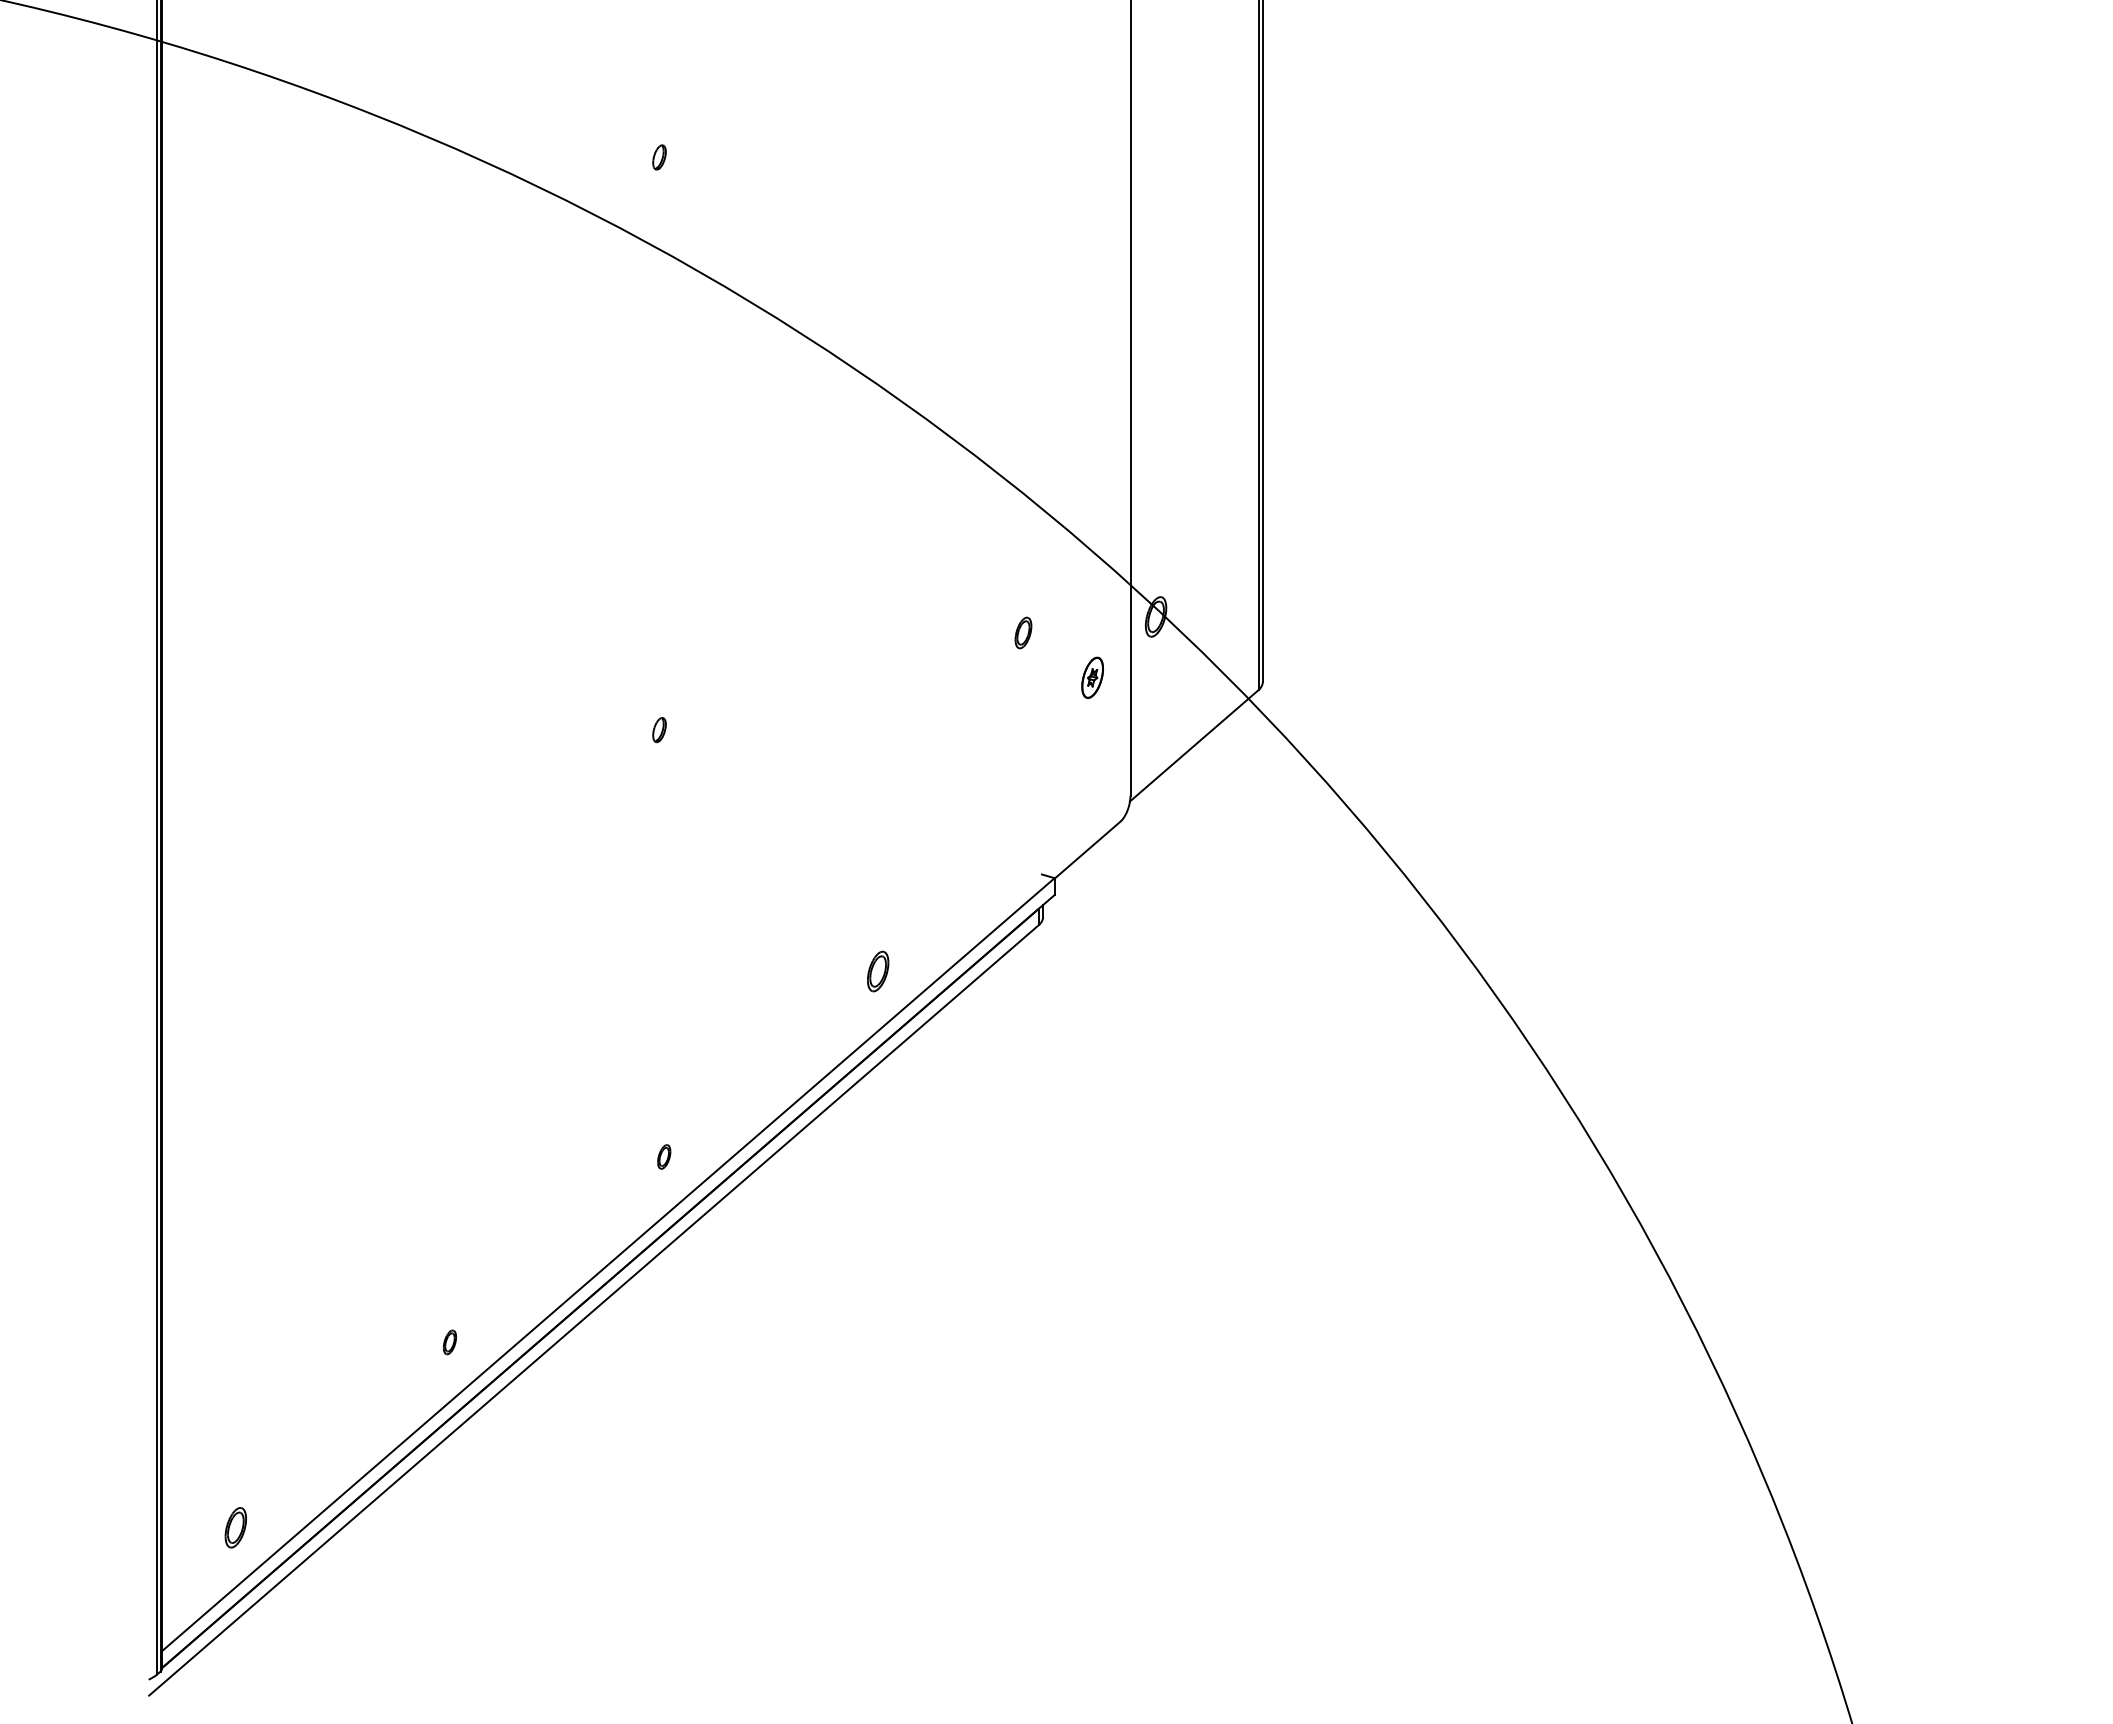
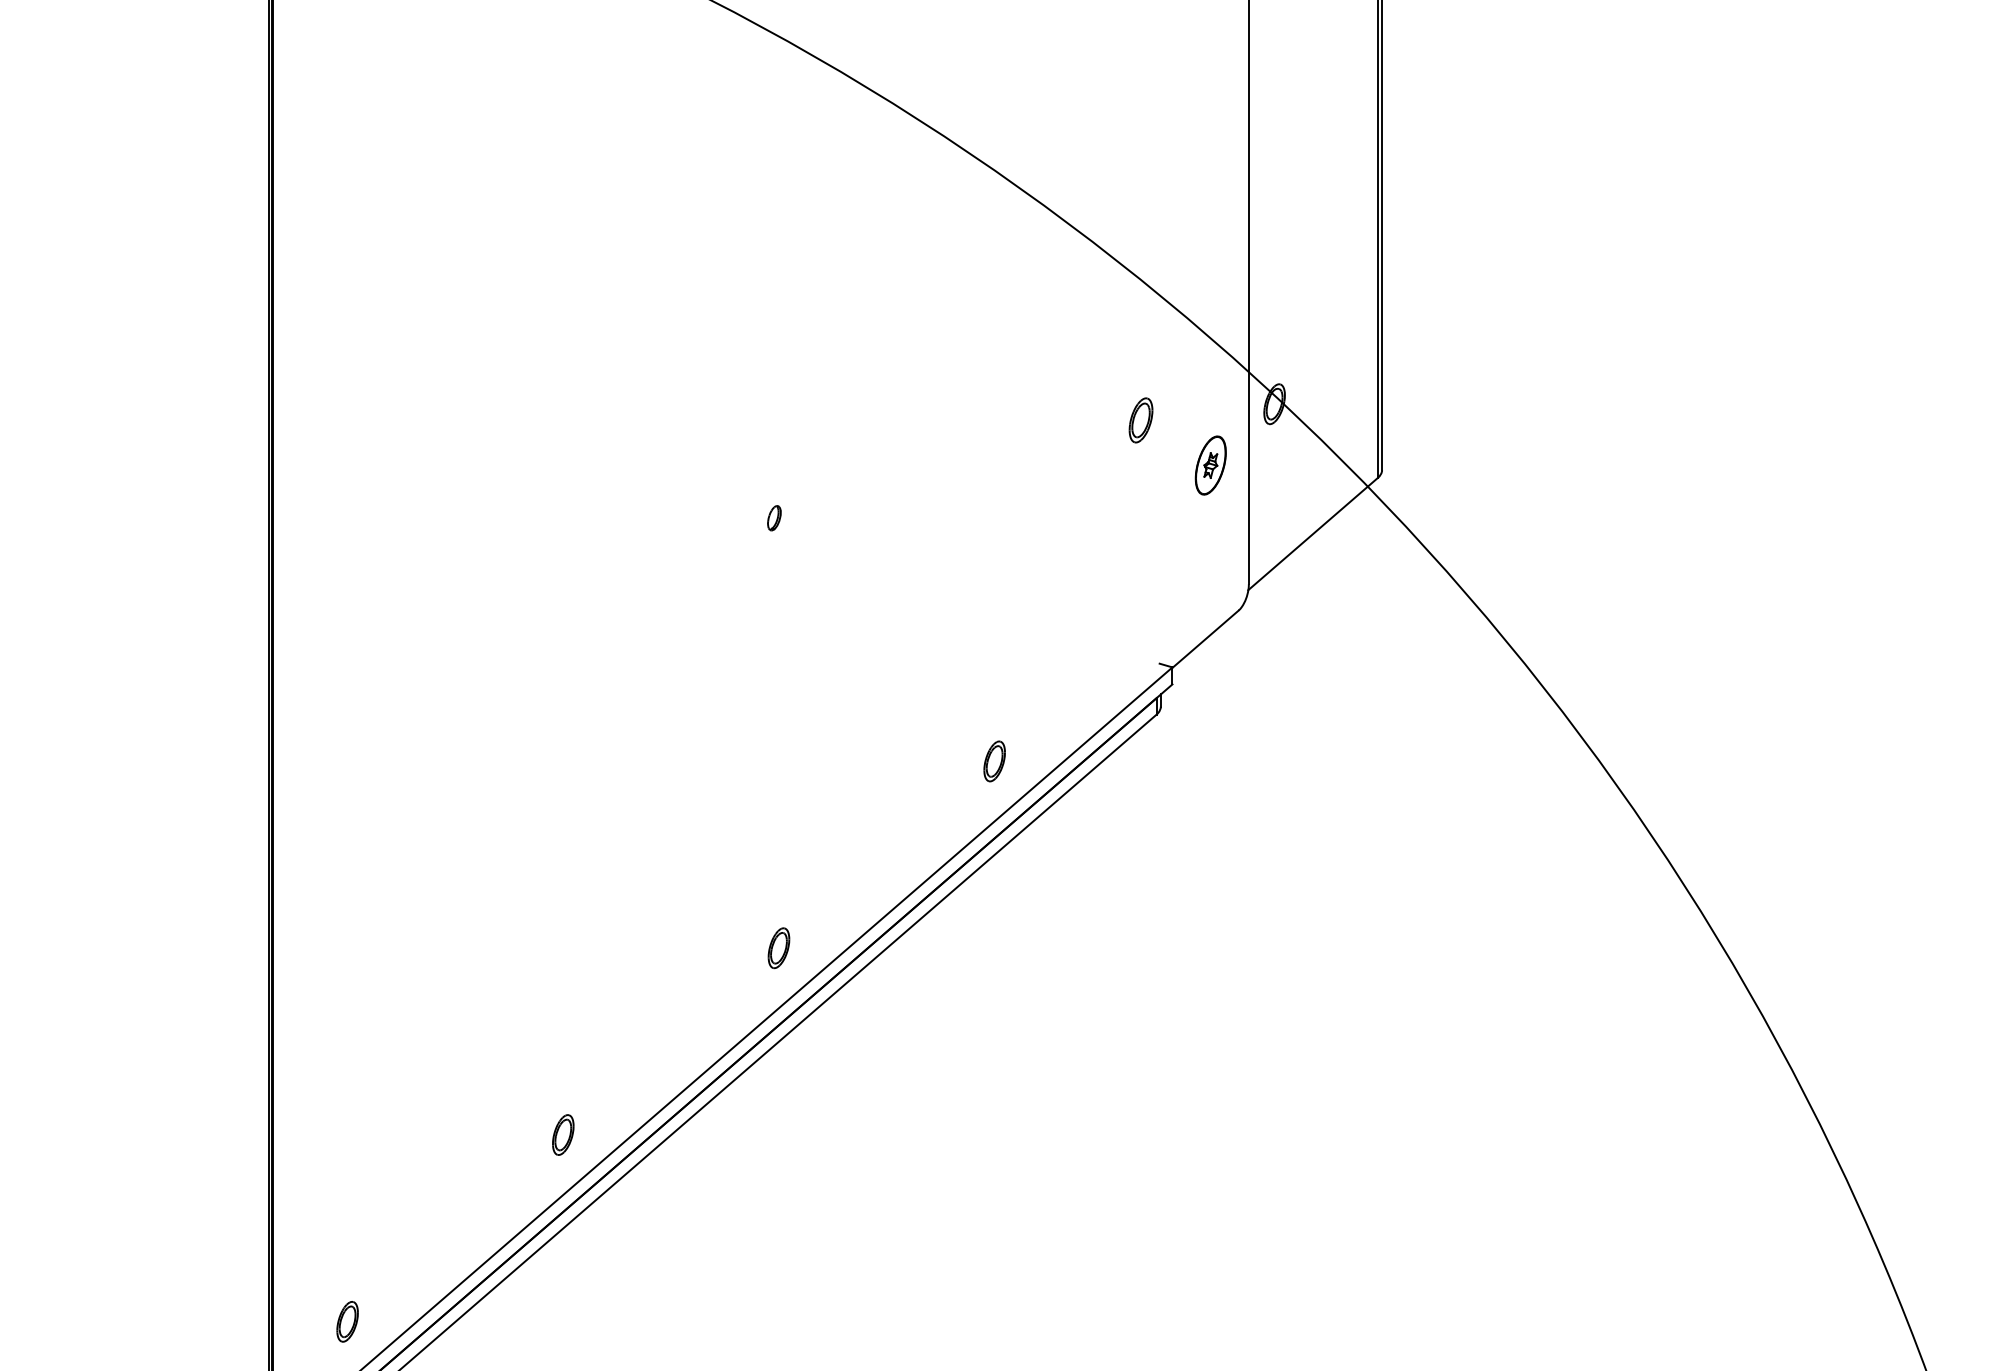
part: (1023, 632) -> (1141, 419), size x1.43
part: (1092, 677) -> (1210, 465), size x1.43
part: (664, 1156) -> (779, 947), size x1.67
part: (449, 1342) -> (562, 1135), size x1.67

